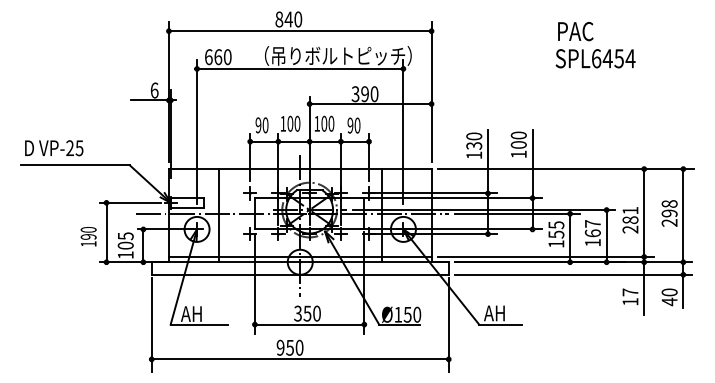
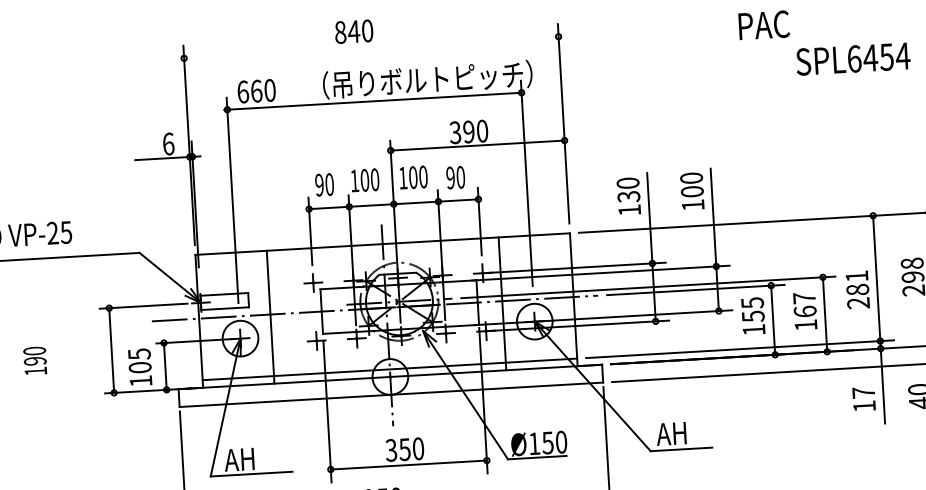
line: (299, 31) -> (370, 47), removed
text: (595, 58) -> (853, 58), moved
text: (88, 236) -> (34, 360), moved

